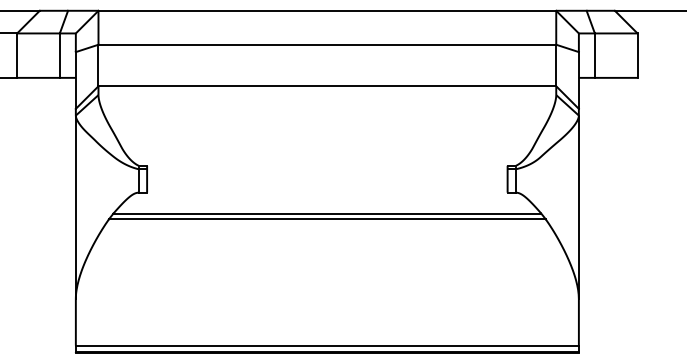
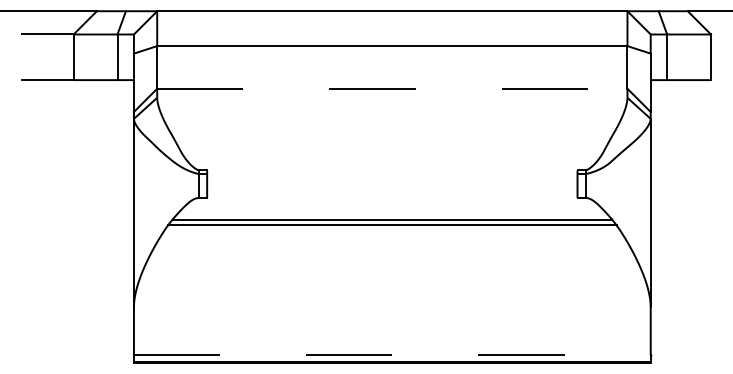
line: (327, 86) -> (392, 88), solid -> dashed
line: (327, 345) -> (392, 355), solid -> dashed

